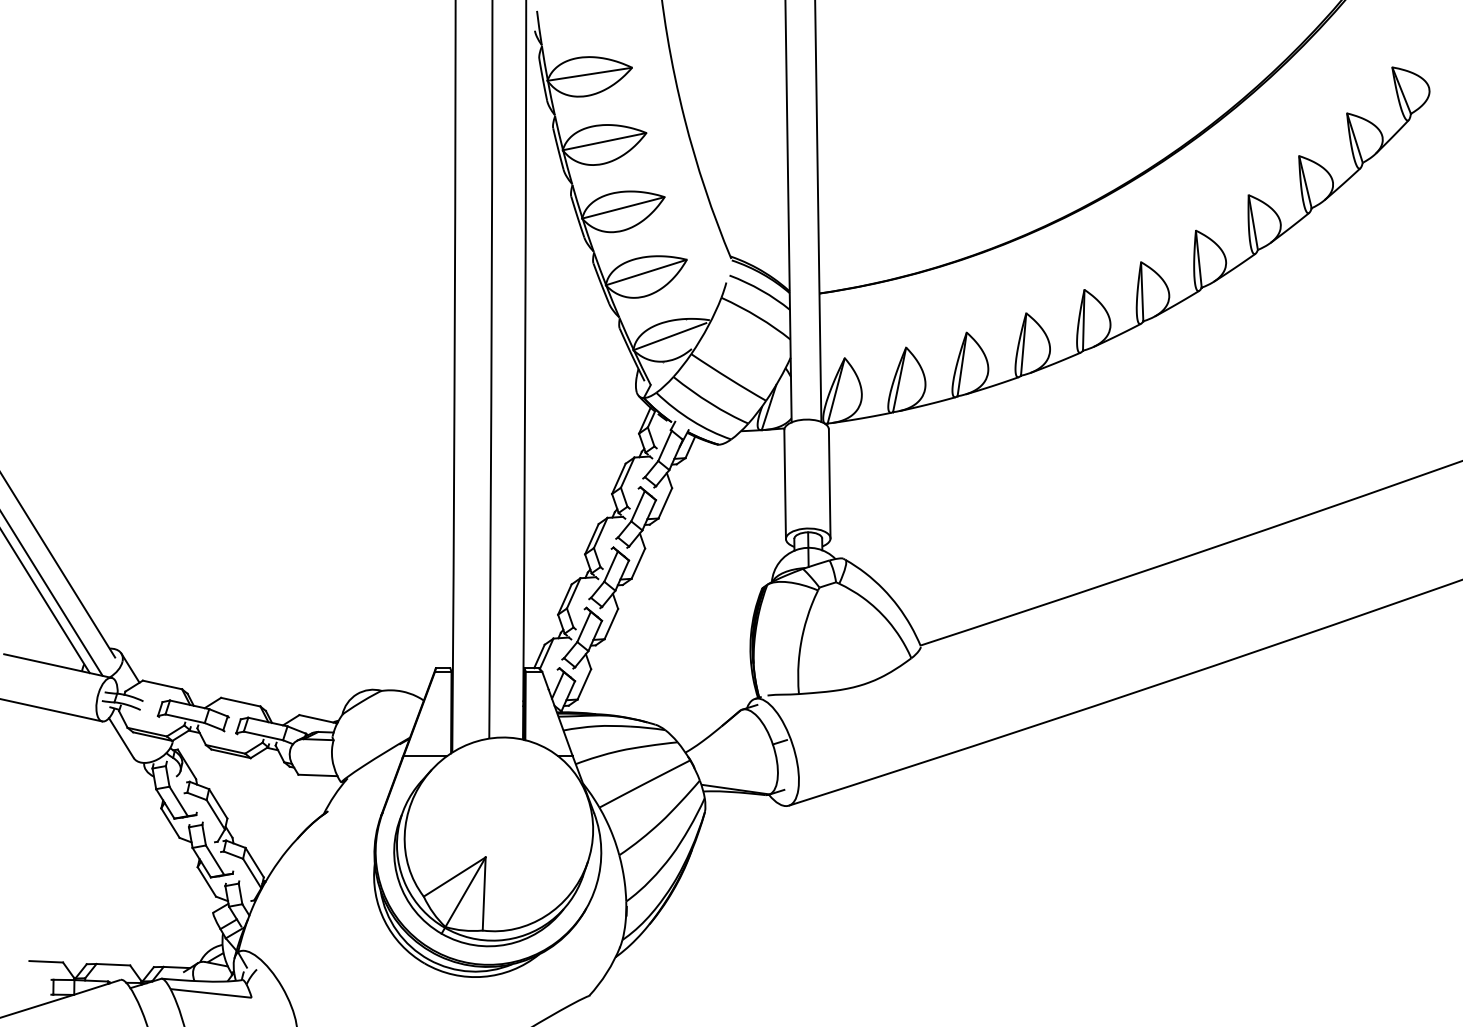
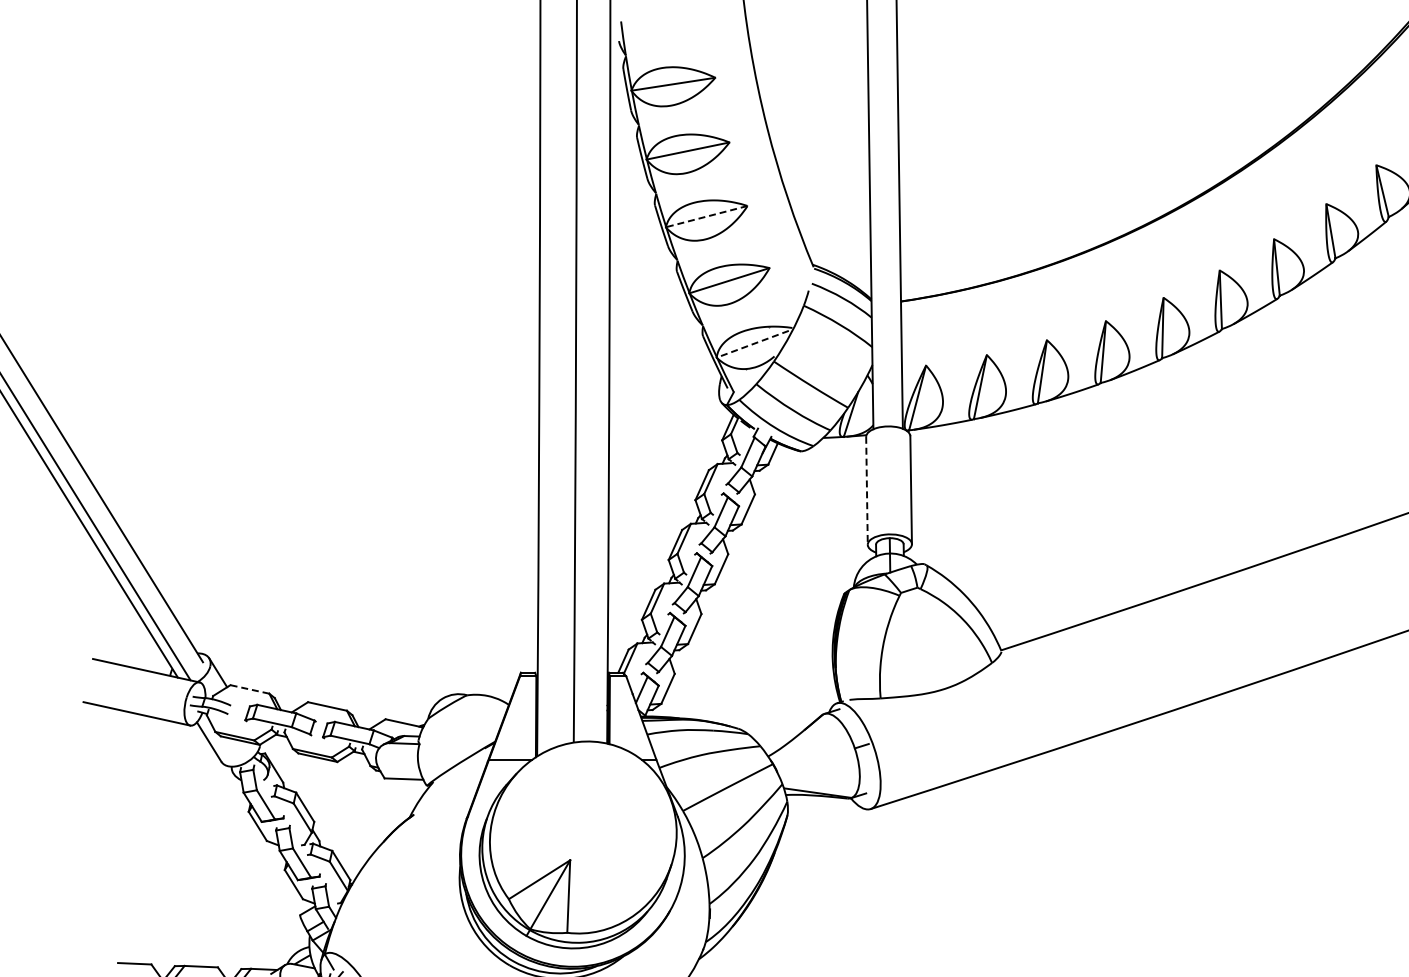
line: (622, 207) -> (705, 216), solid -> dashed
line: (669, 336) -> (752, 344), solid -> dashed
line: (785, 485) -> (867, 491), solid -> dashed
line: (162, 684) -> (249, 688), solid -> dashed

